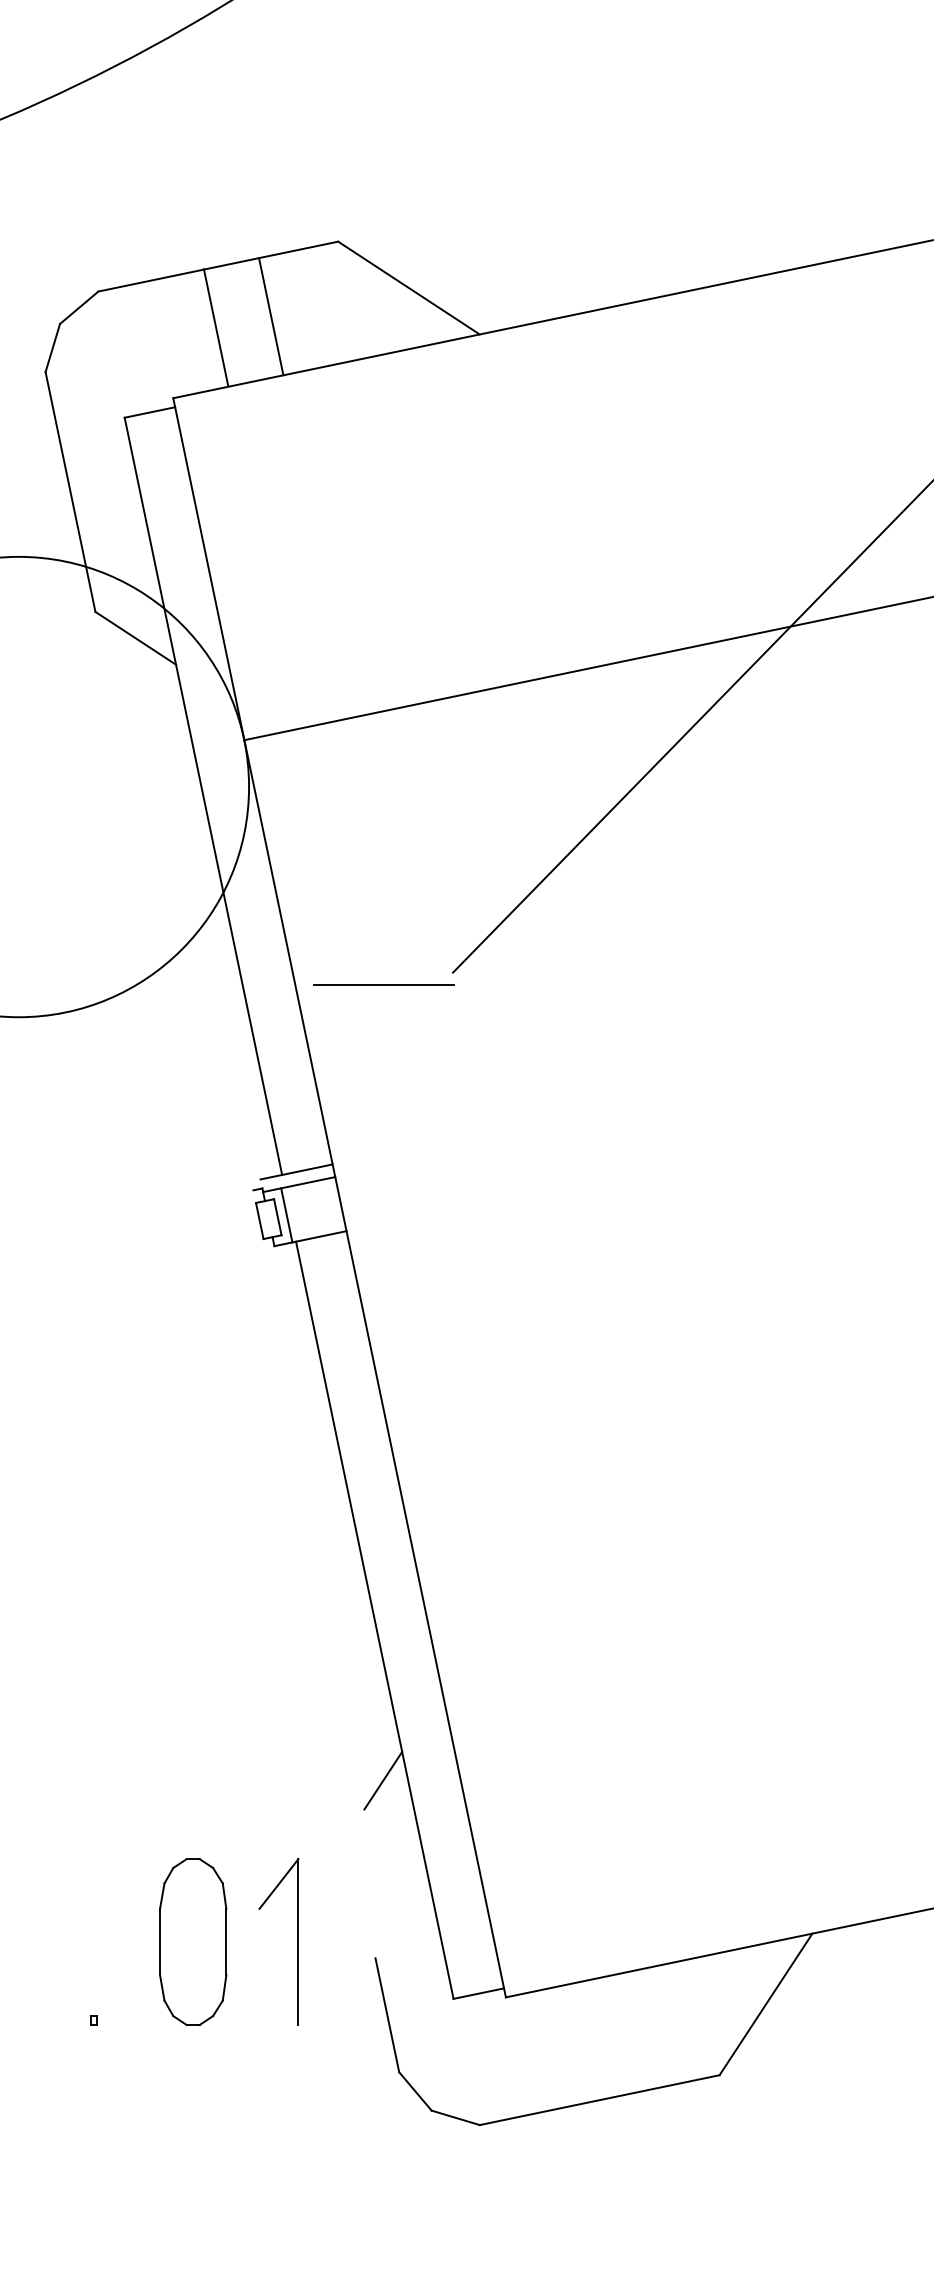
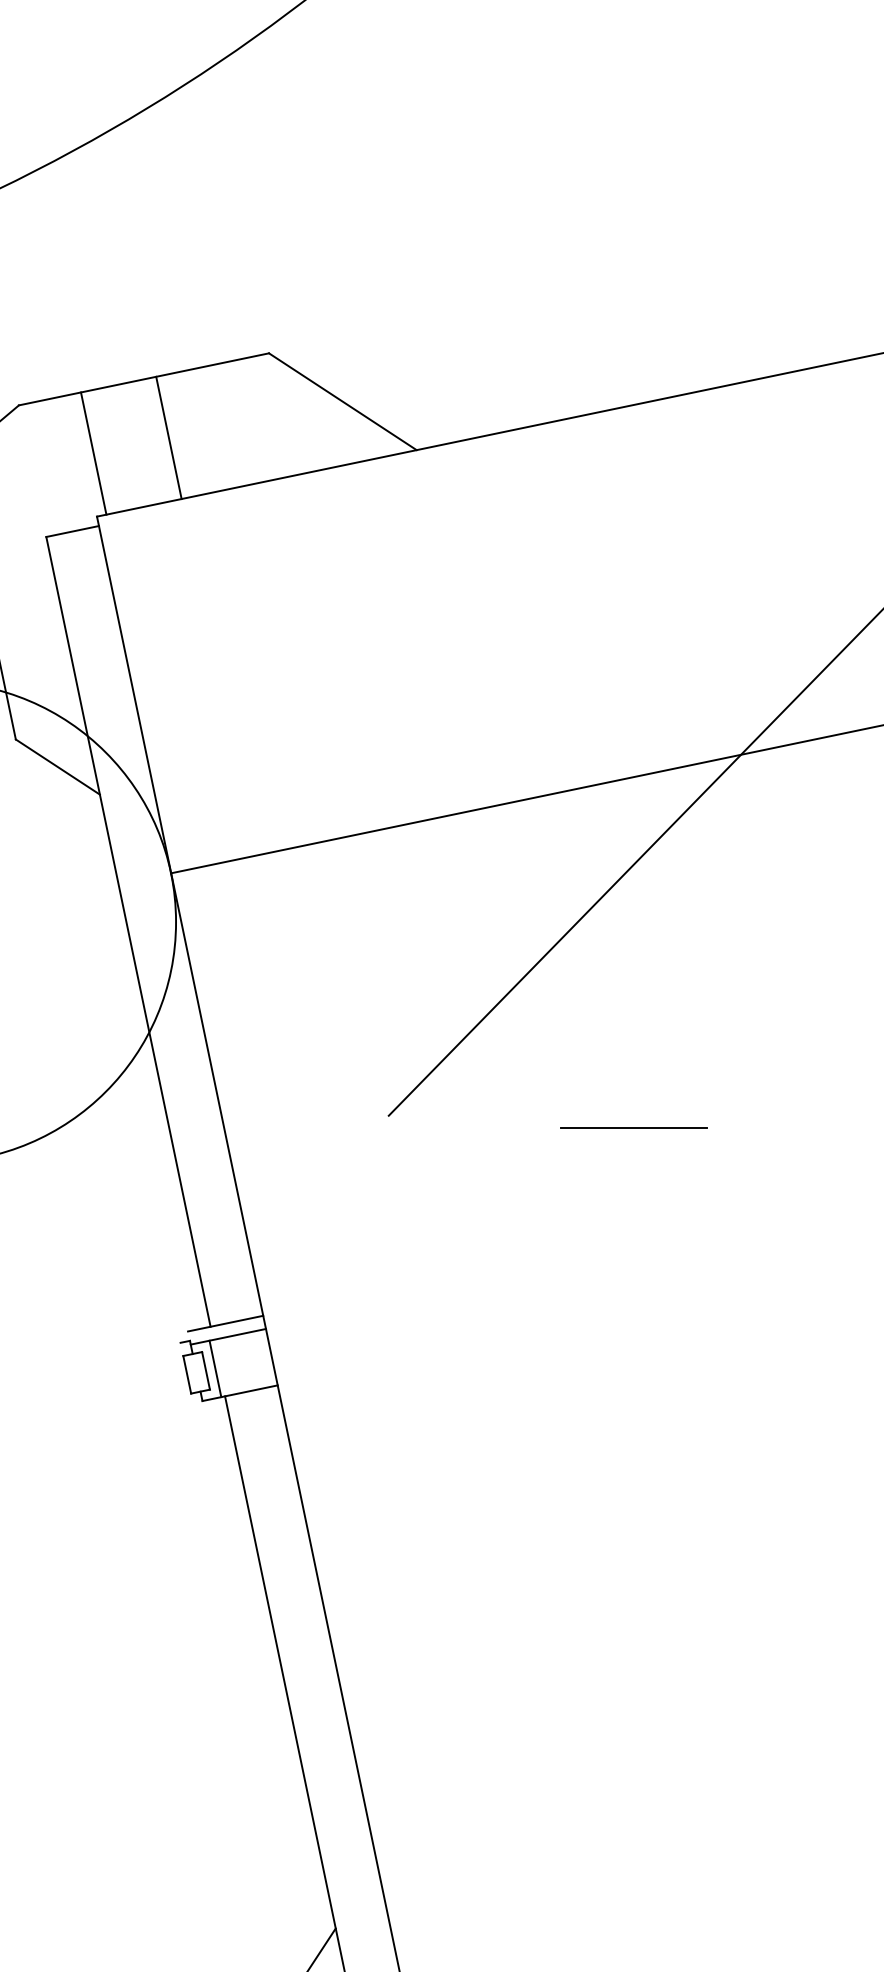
line: (271, 316) -> (169, 437), moved
line: (215, 327) -> (93, 453), moved
line: (383, 984) -> (633, 1128), moved

